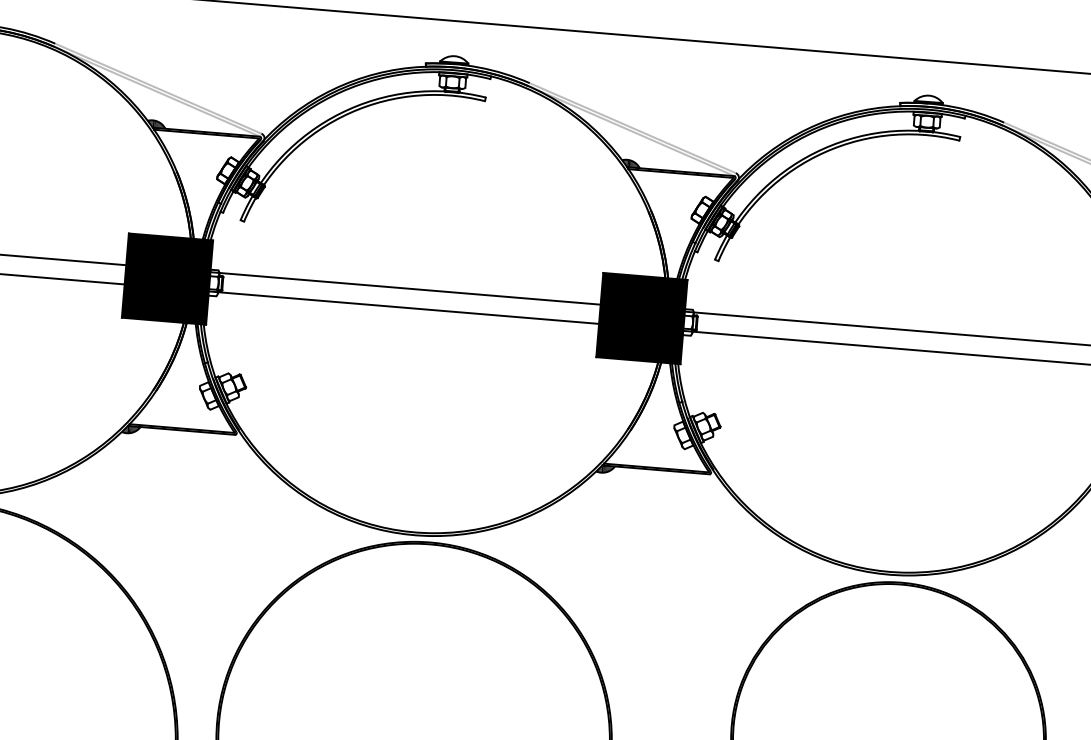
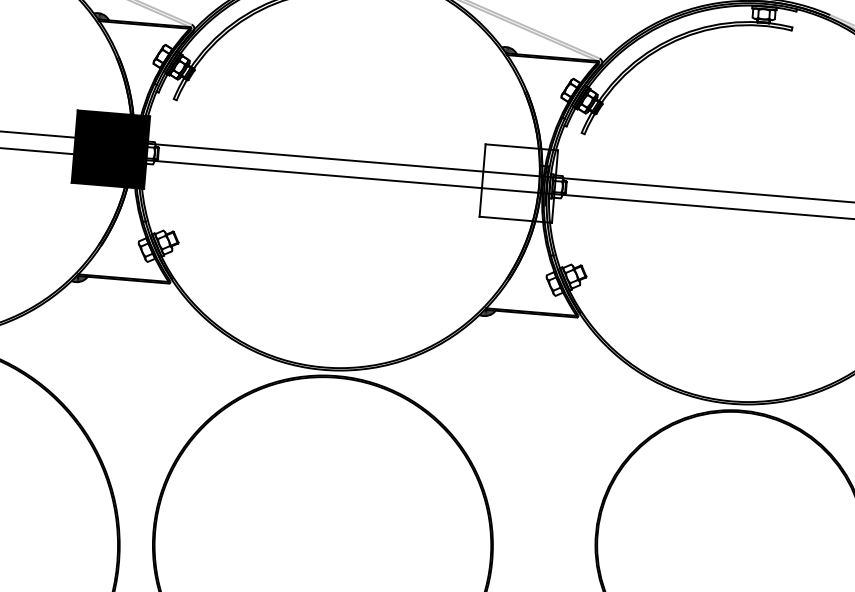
fill: (641, 318) -> (518, 183), removed

